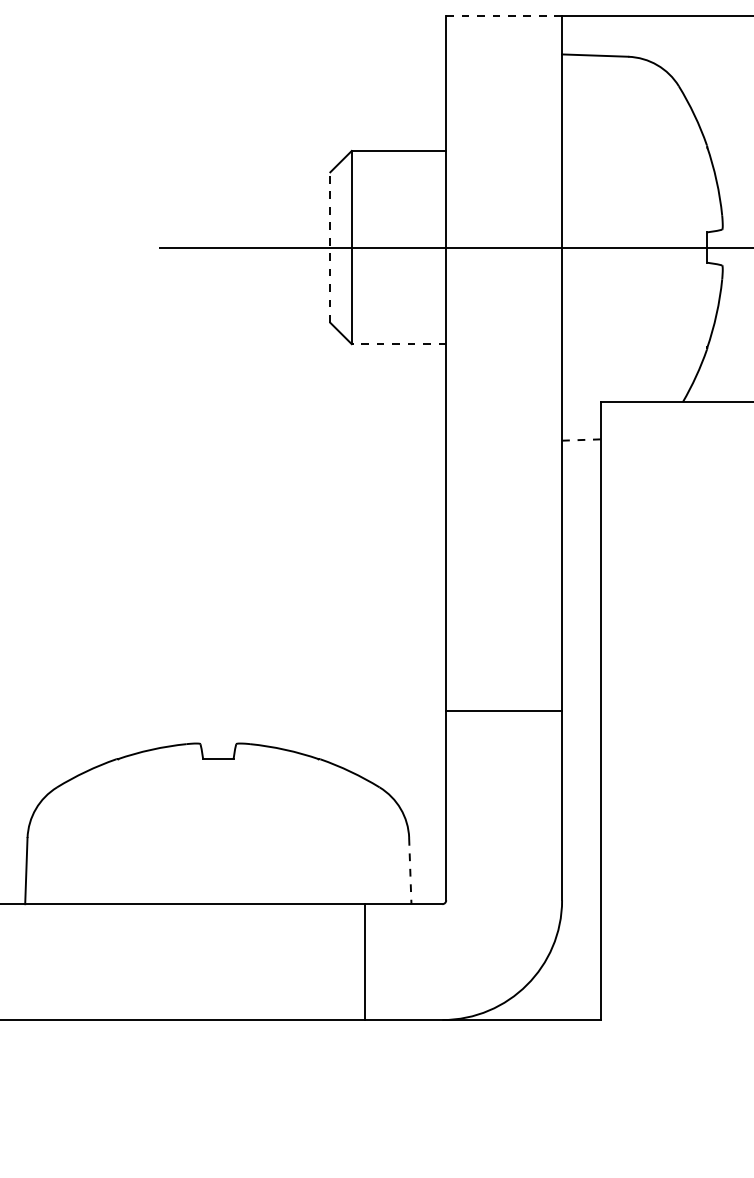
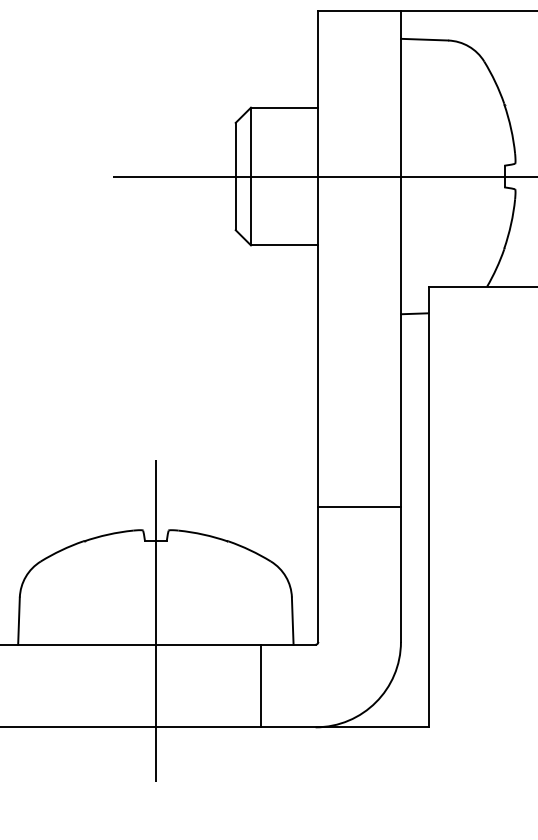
line: (504, 15) -> (359, 11), dashed -> solid
line: (330, 247) -> (235, 176), dashed -> solid
line: (398, 344) -> (284, 245), dashed -> solid
line: (580, 440) -> (414, 314), dashed -> solid
line: (218, 870) -> (155, 620), added
line: (410, 871) -> (292, 621), dashed -> solid

